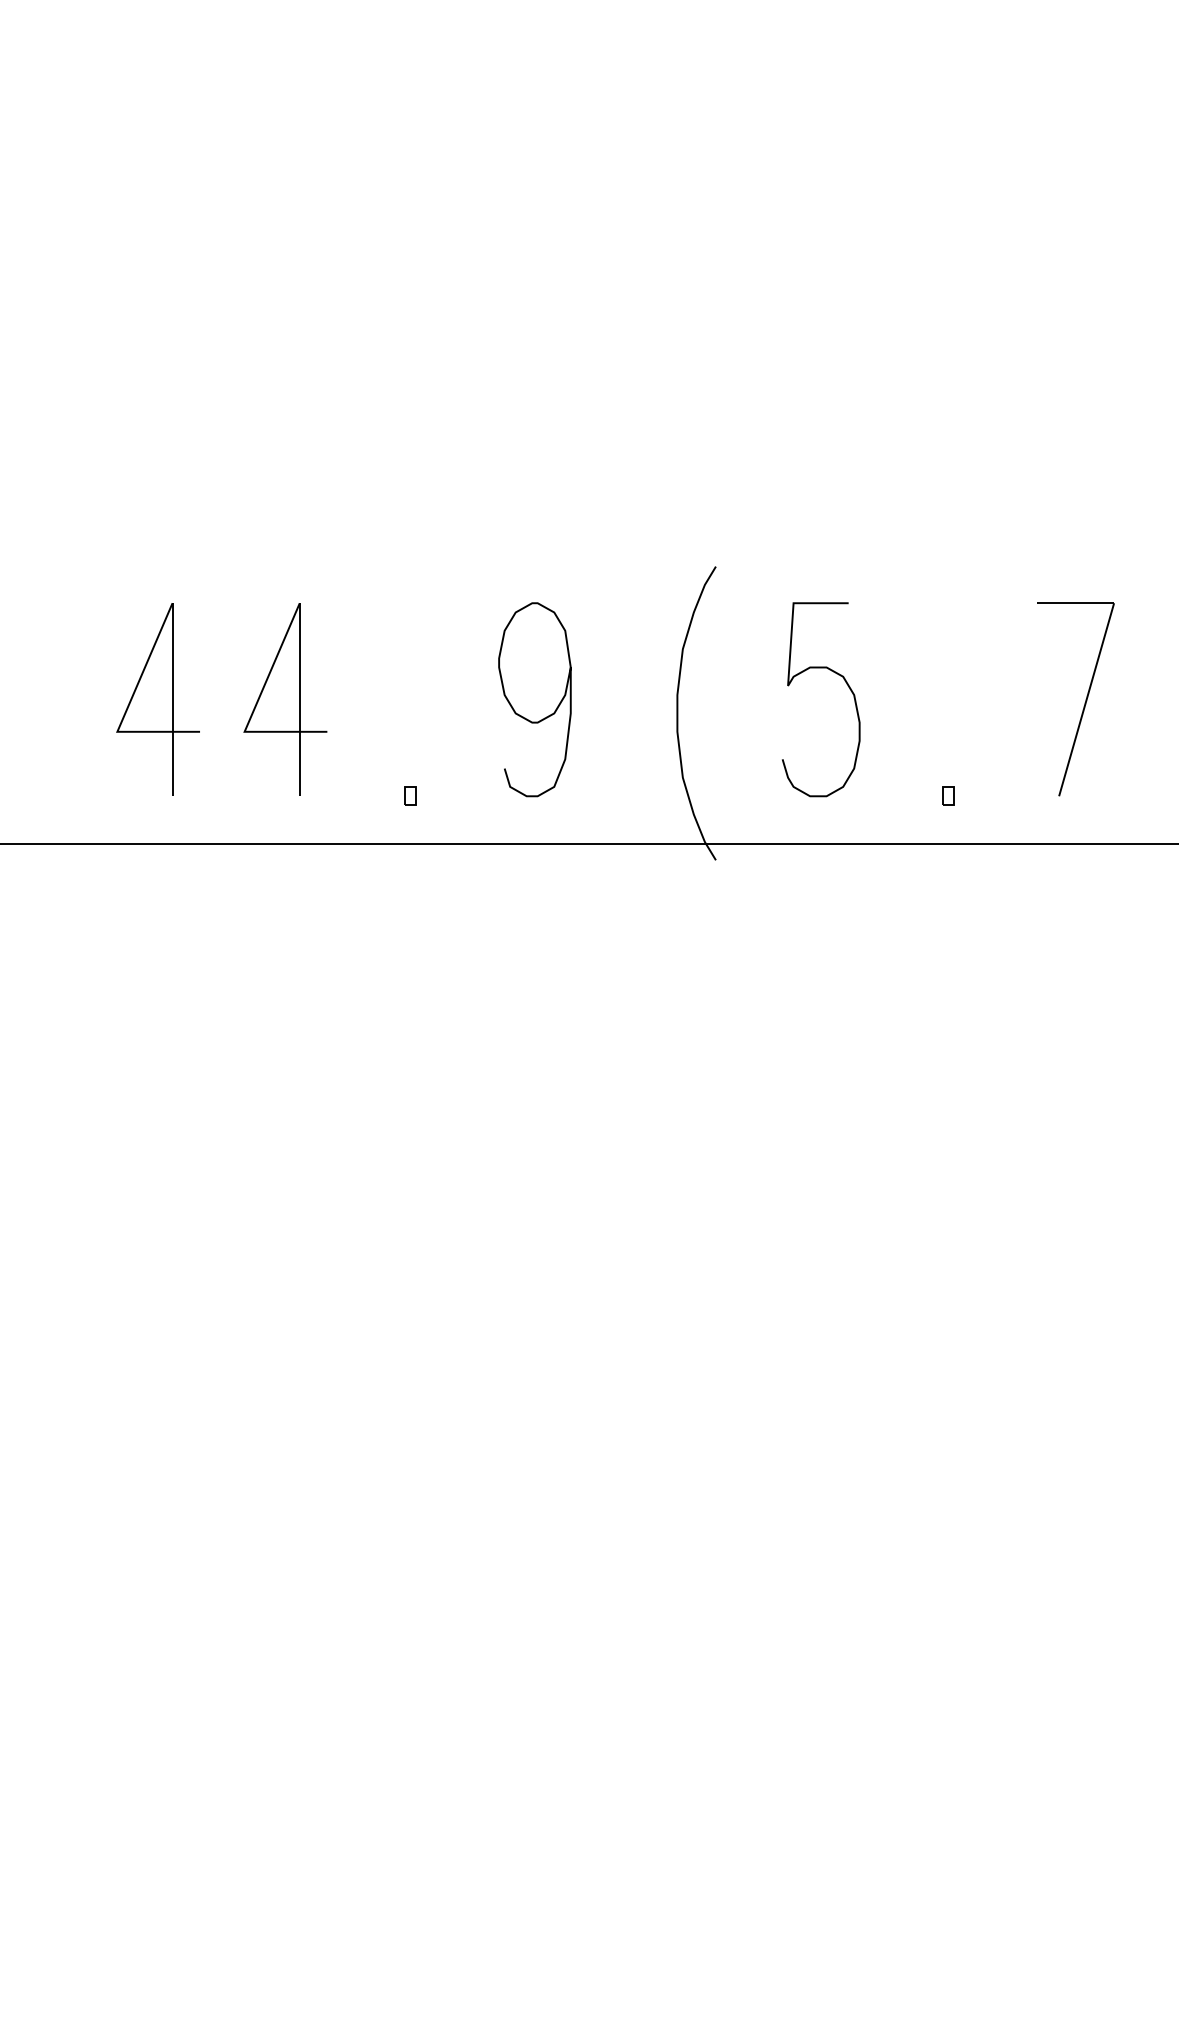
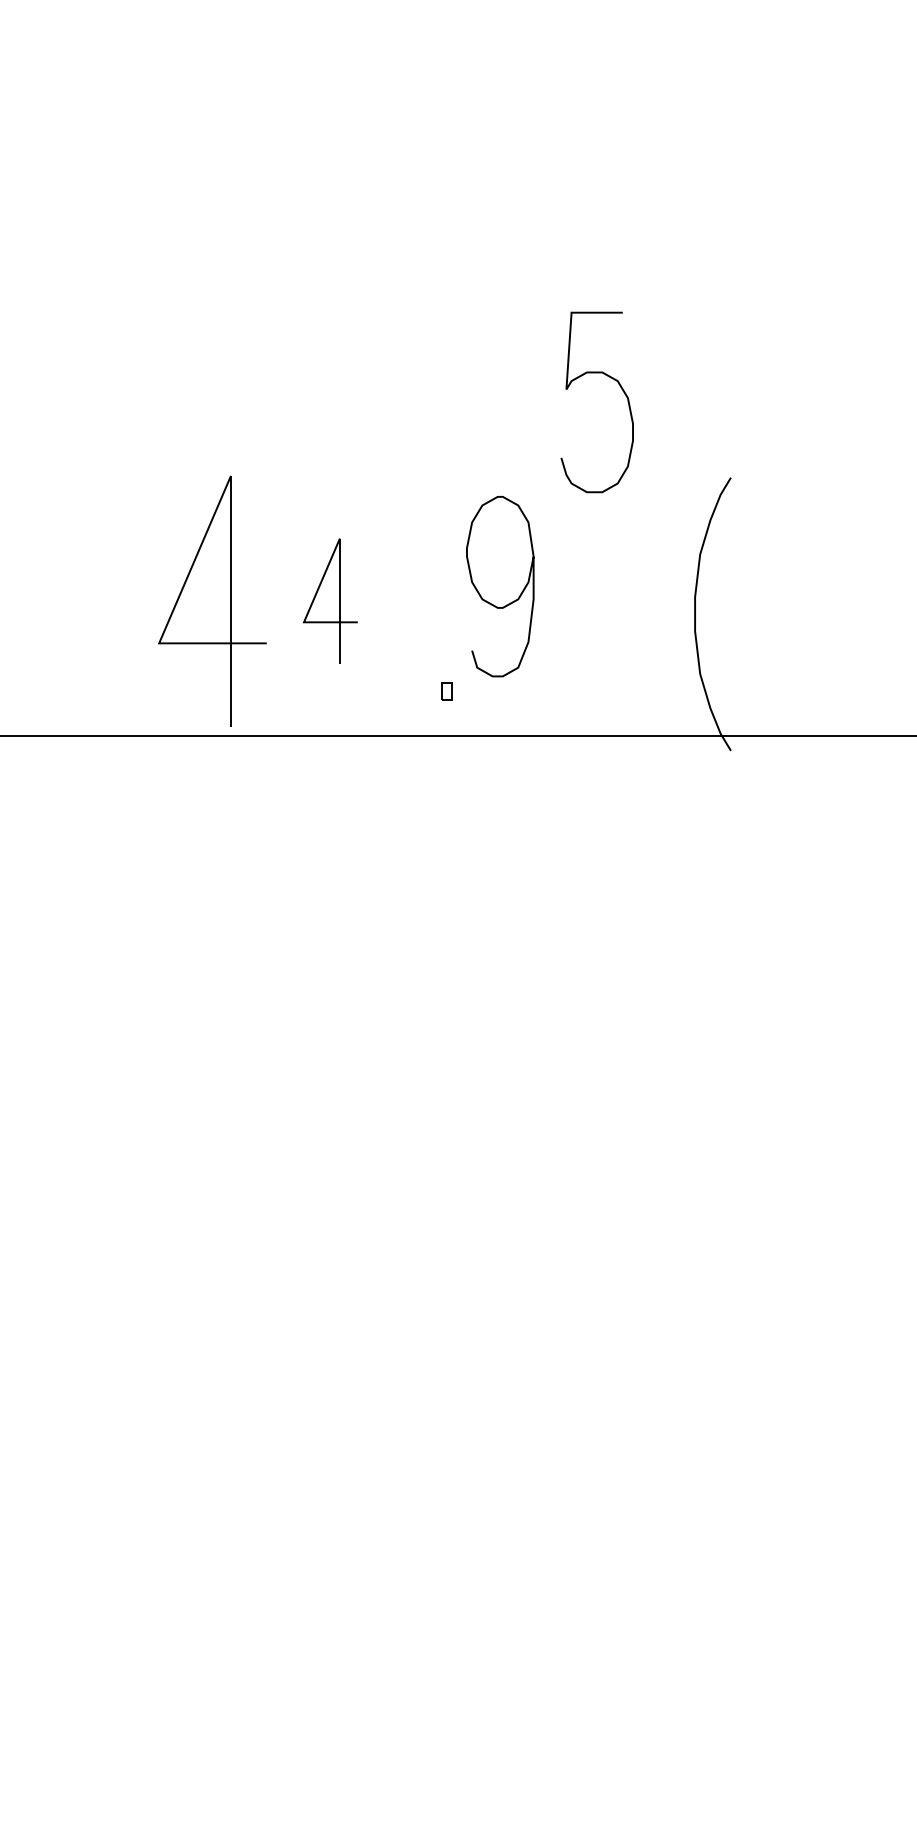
curve: (836, 674) -> (611, 378), moved
part: (157, 699) -> (211, 601), size x1.4
part: (285, 699) -> (330, 601), size x0.7
curve: (525, 717) -> (491, 603), moved

